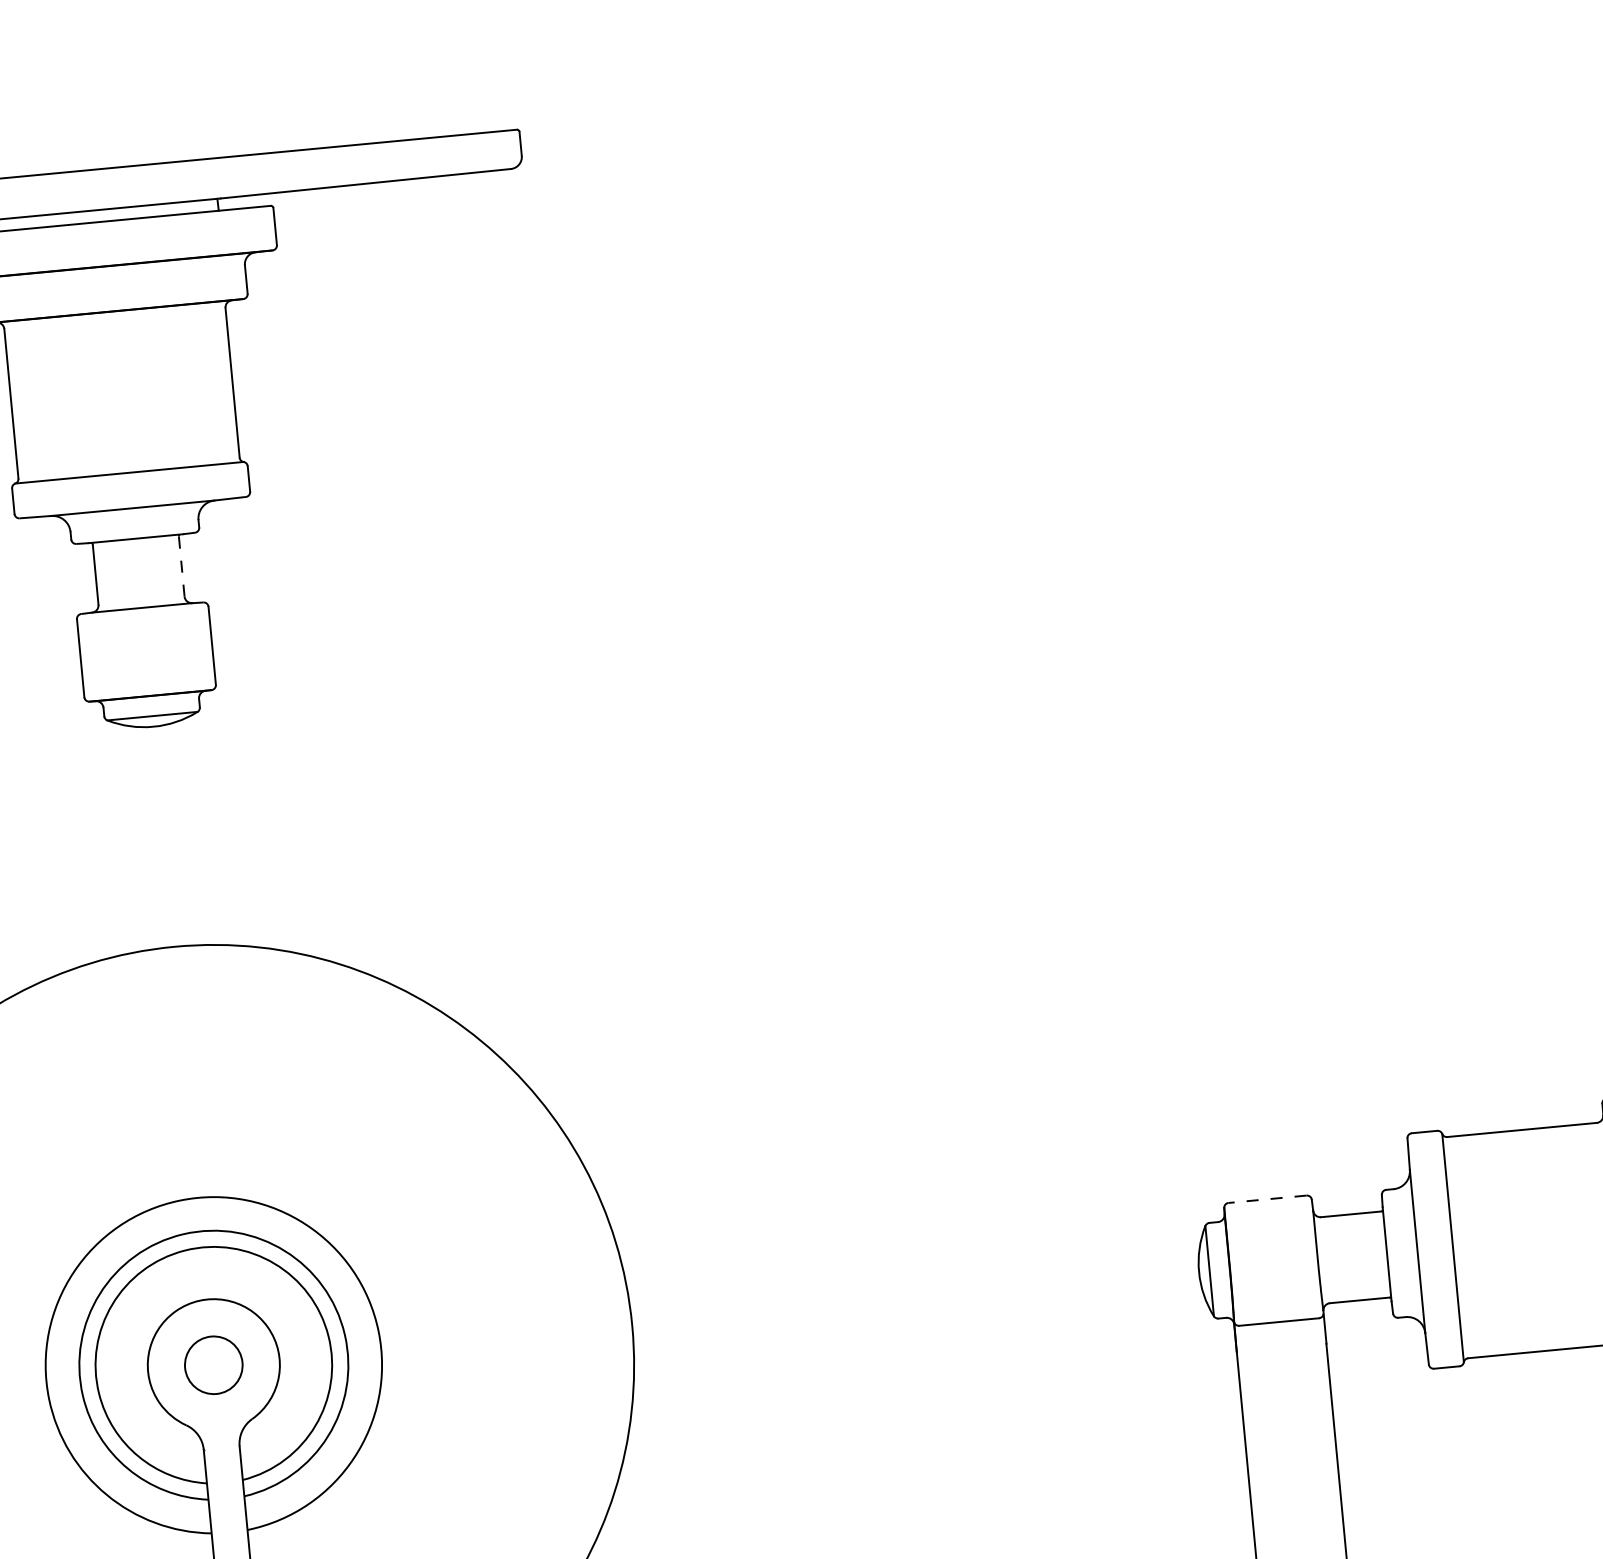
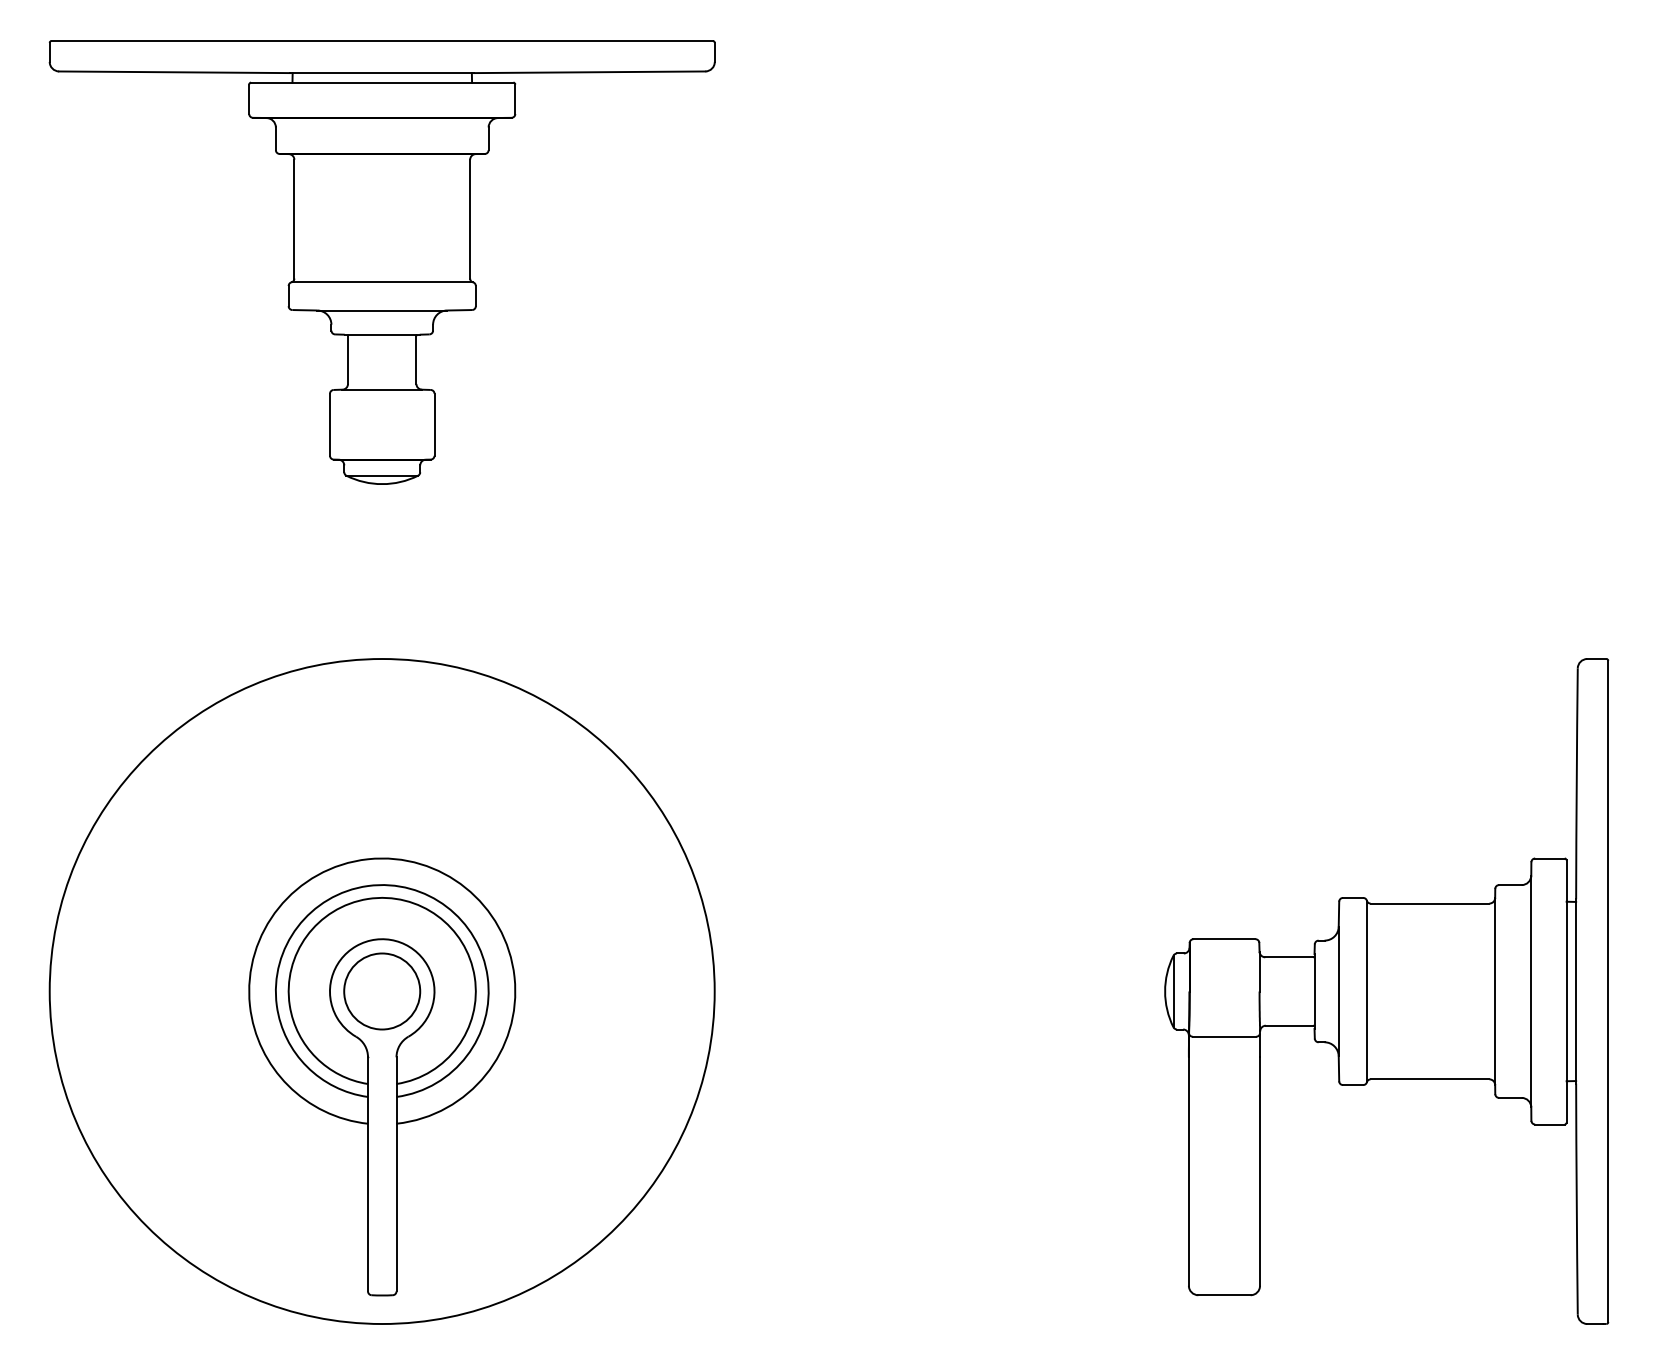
line: (181, 567) -> (416, 360), dashed -> solid
line: (1266, 1199) -> (1223, 939), dashed -> solid
circle: (214, 1365) -> (382, 991), size x1.67

